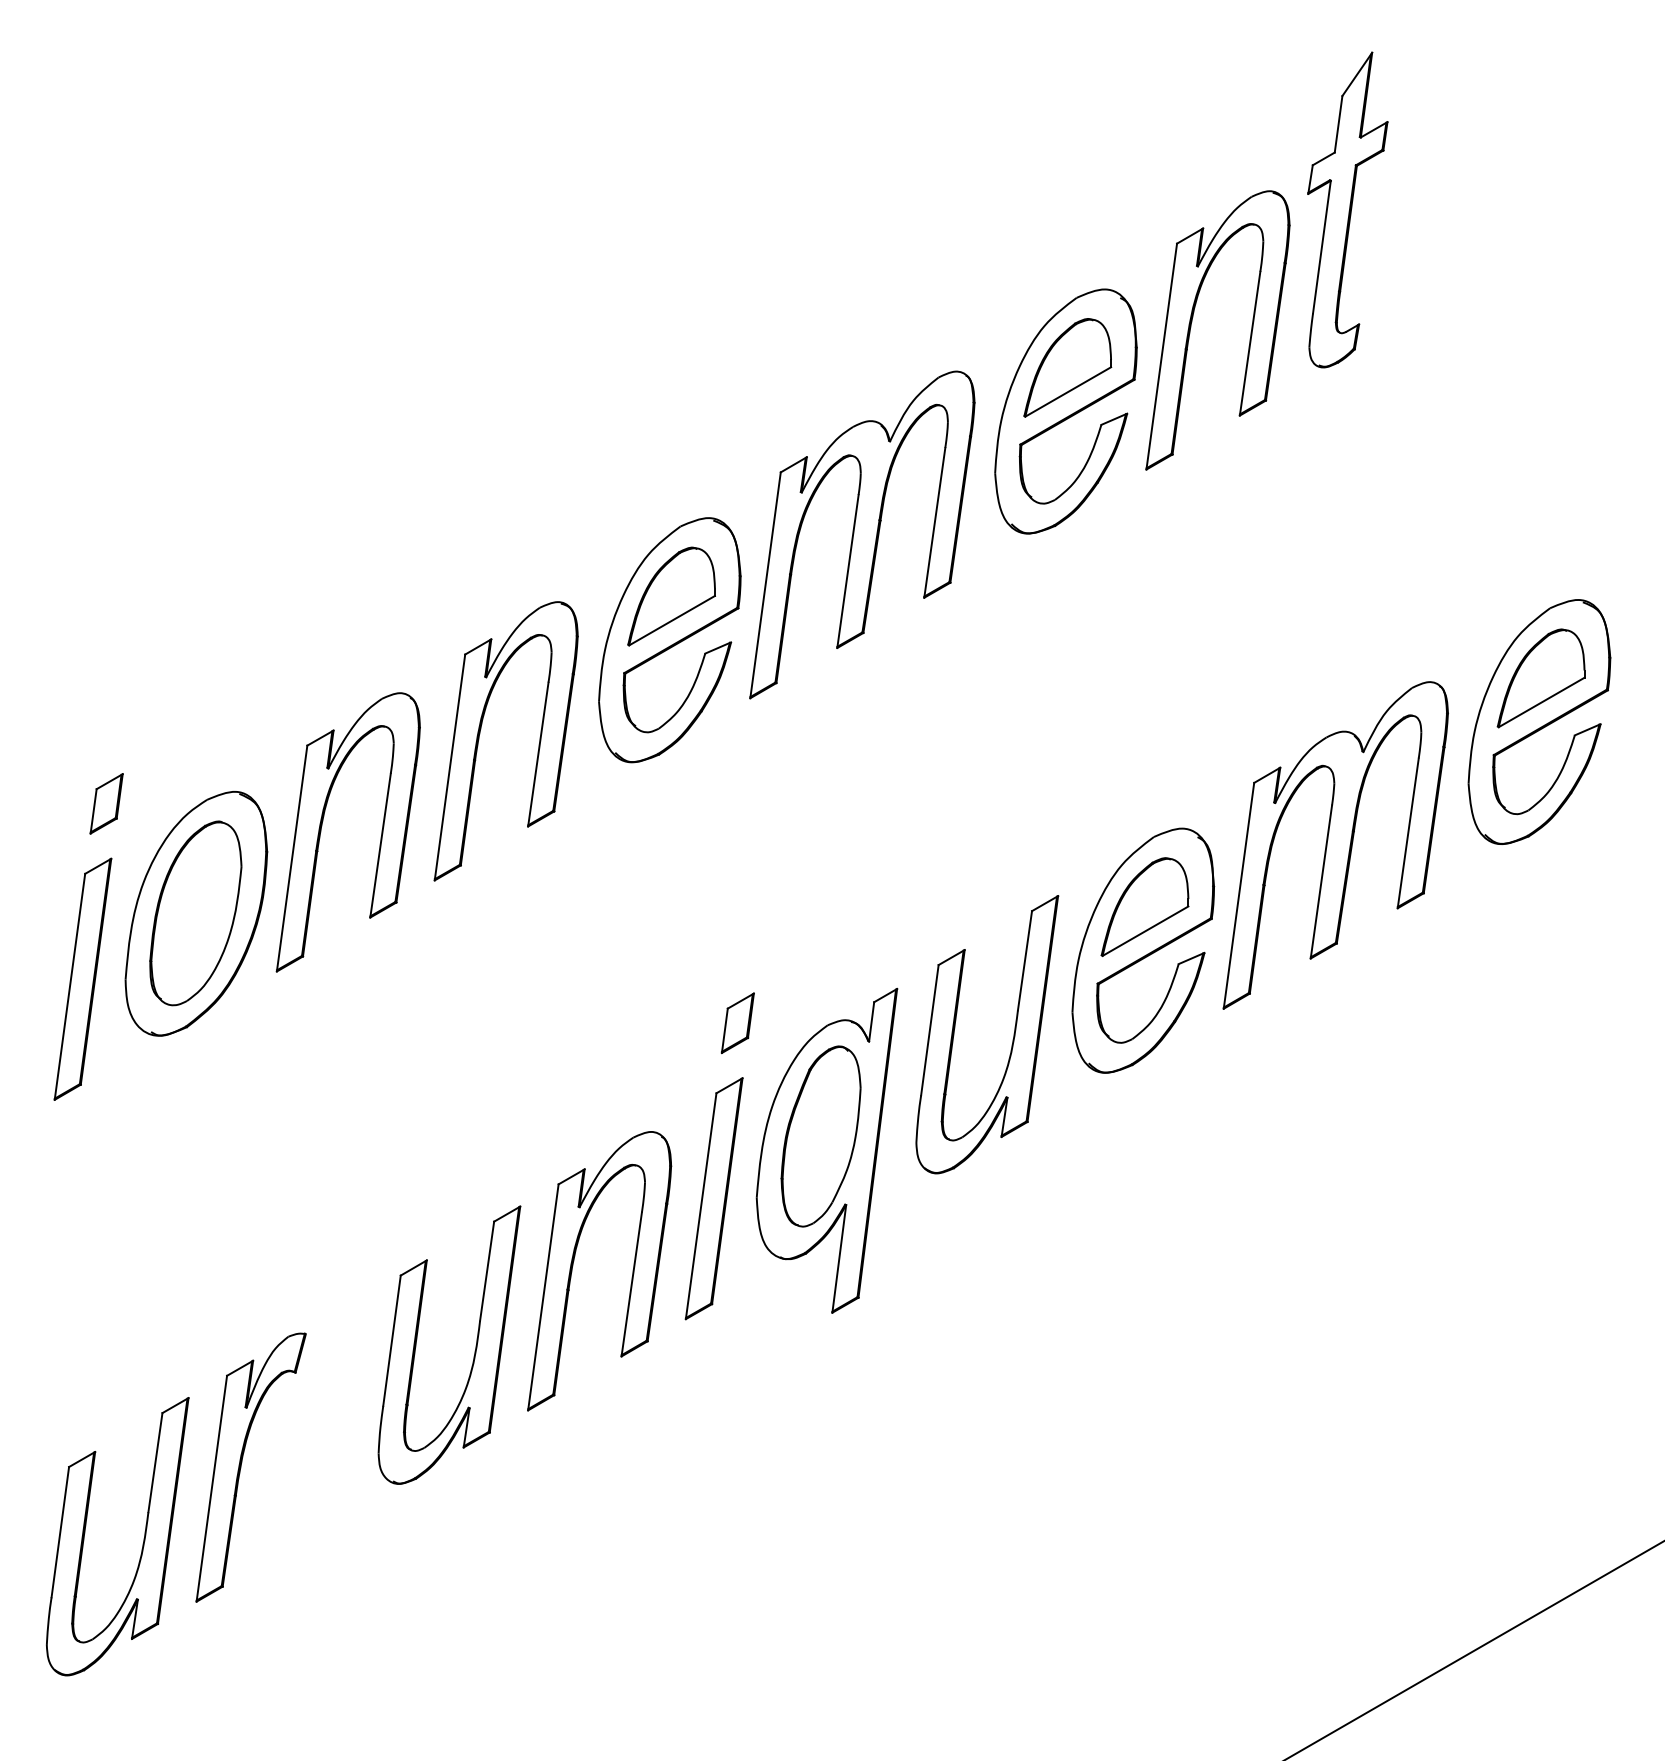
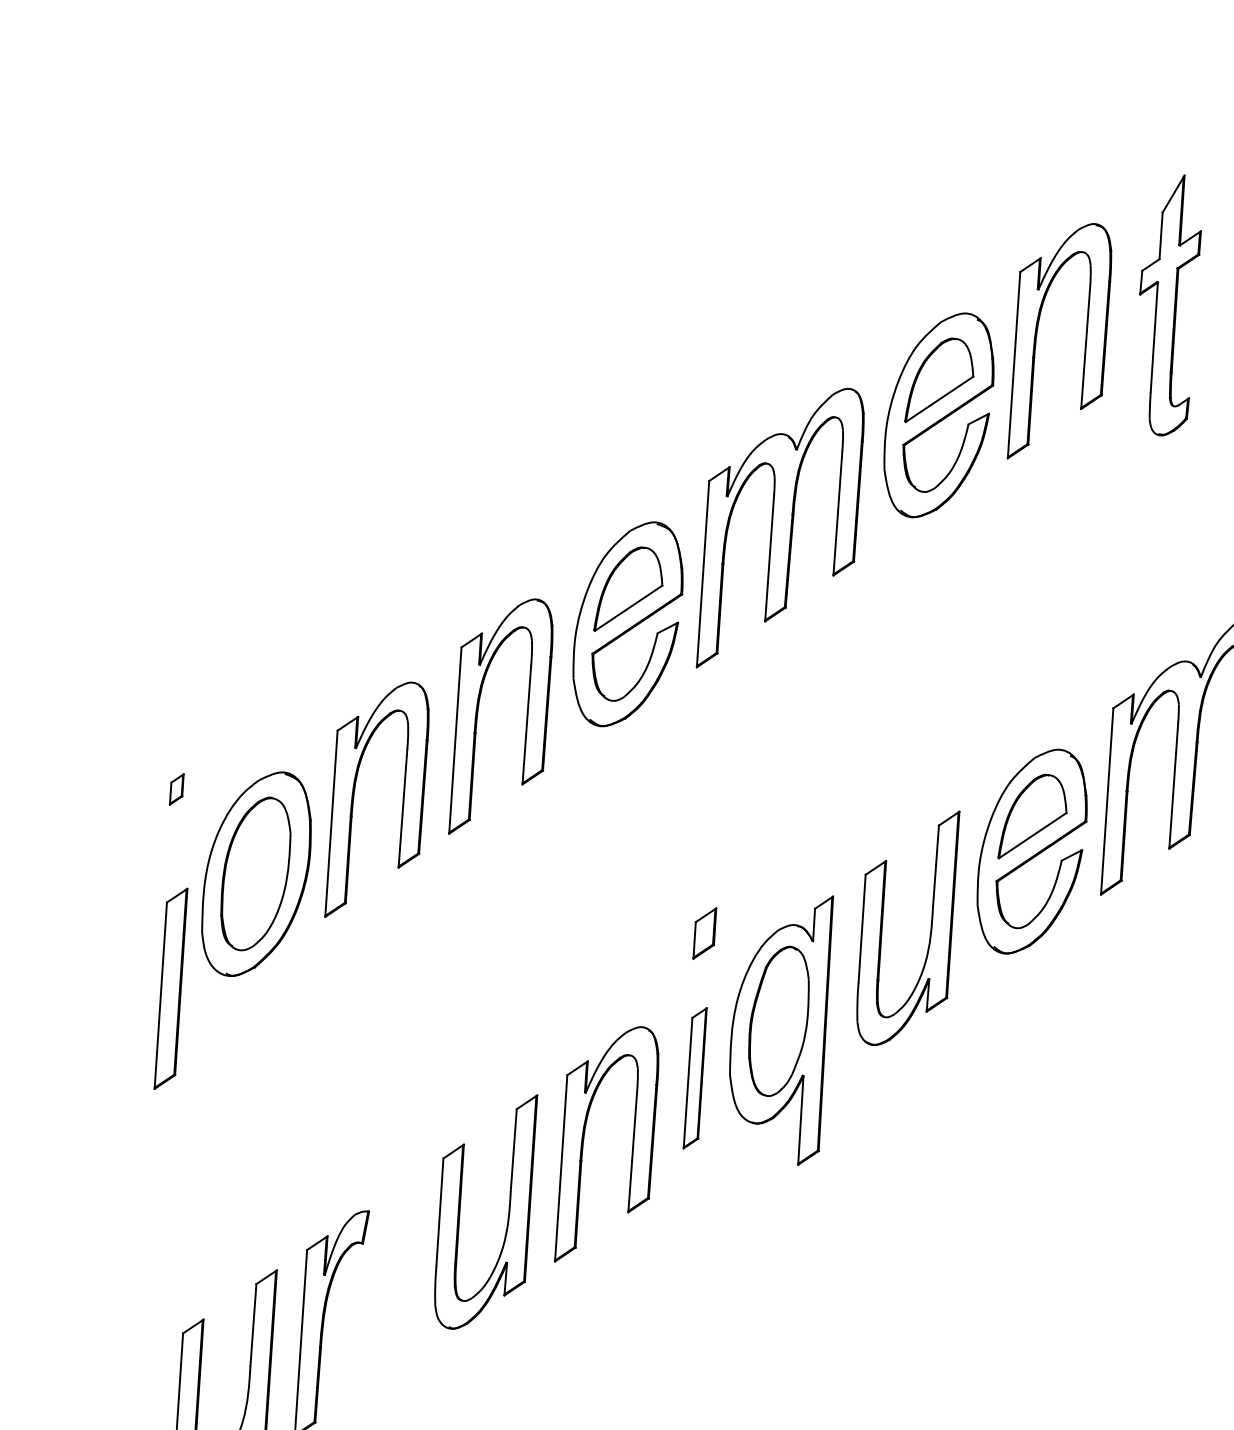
part: (1347, 209) -> (1173, 305), moved
part: (106, 803) -> (176, 789), size x0.6
part: (82, 978) -> (170, 988), moved
part: (713, 1198) -> (694, 1078), size x0.7

